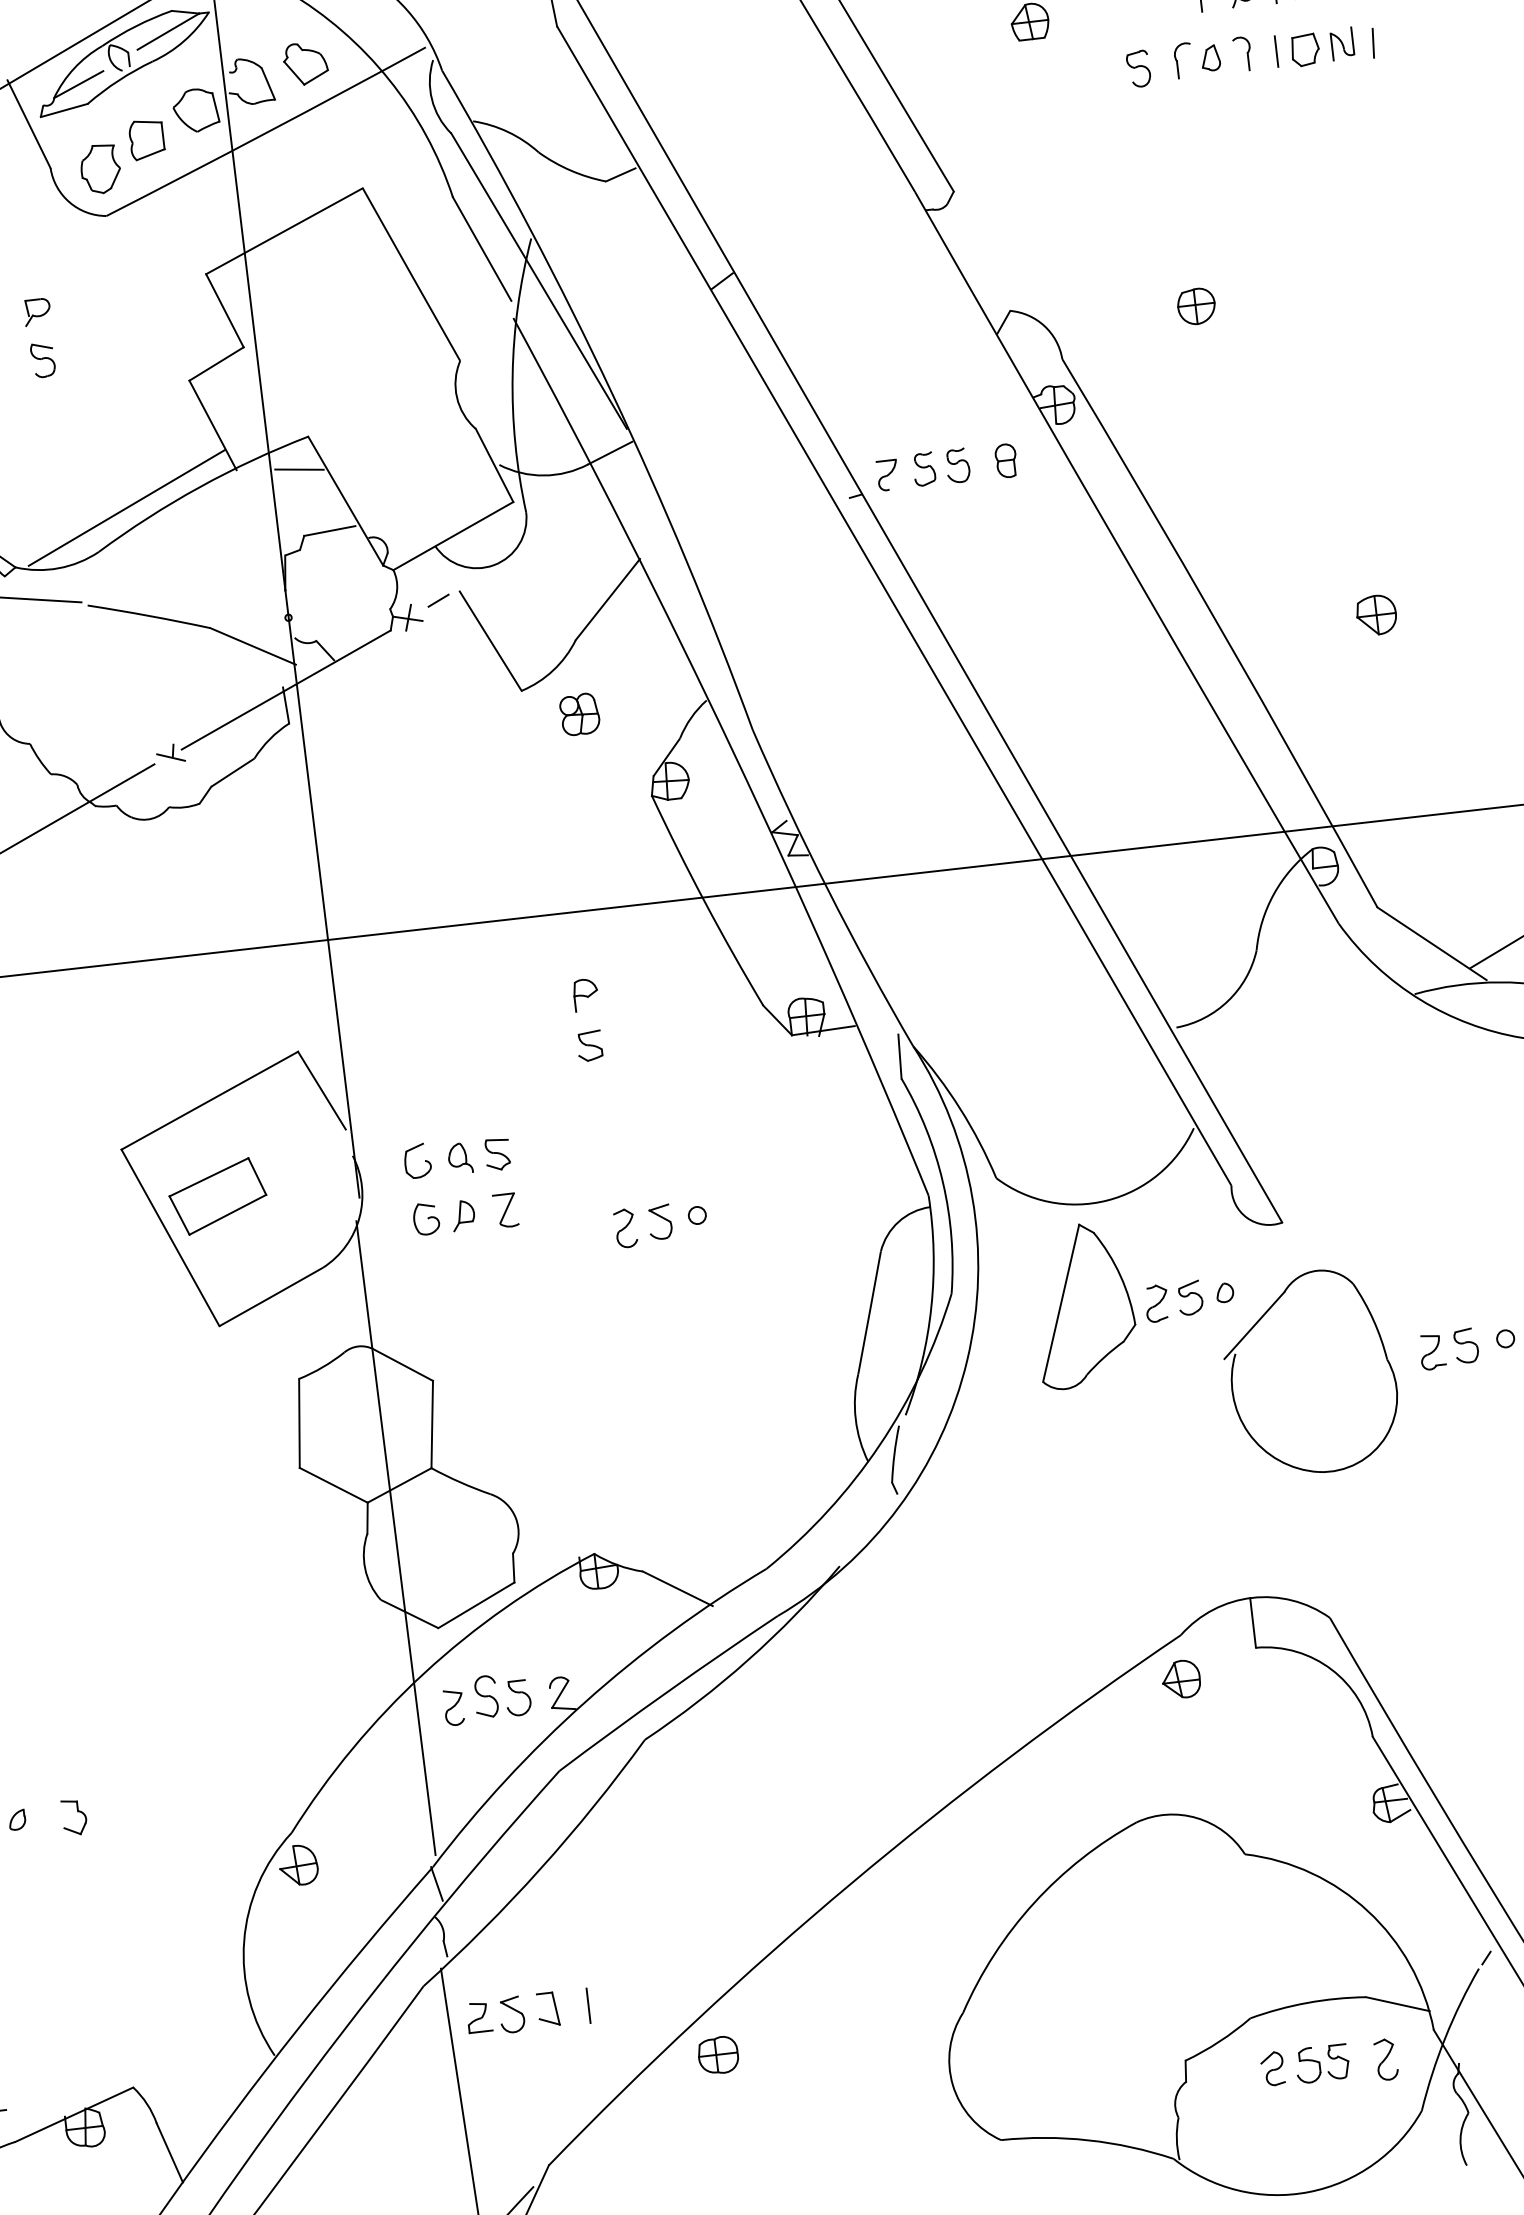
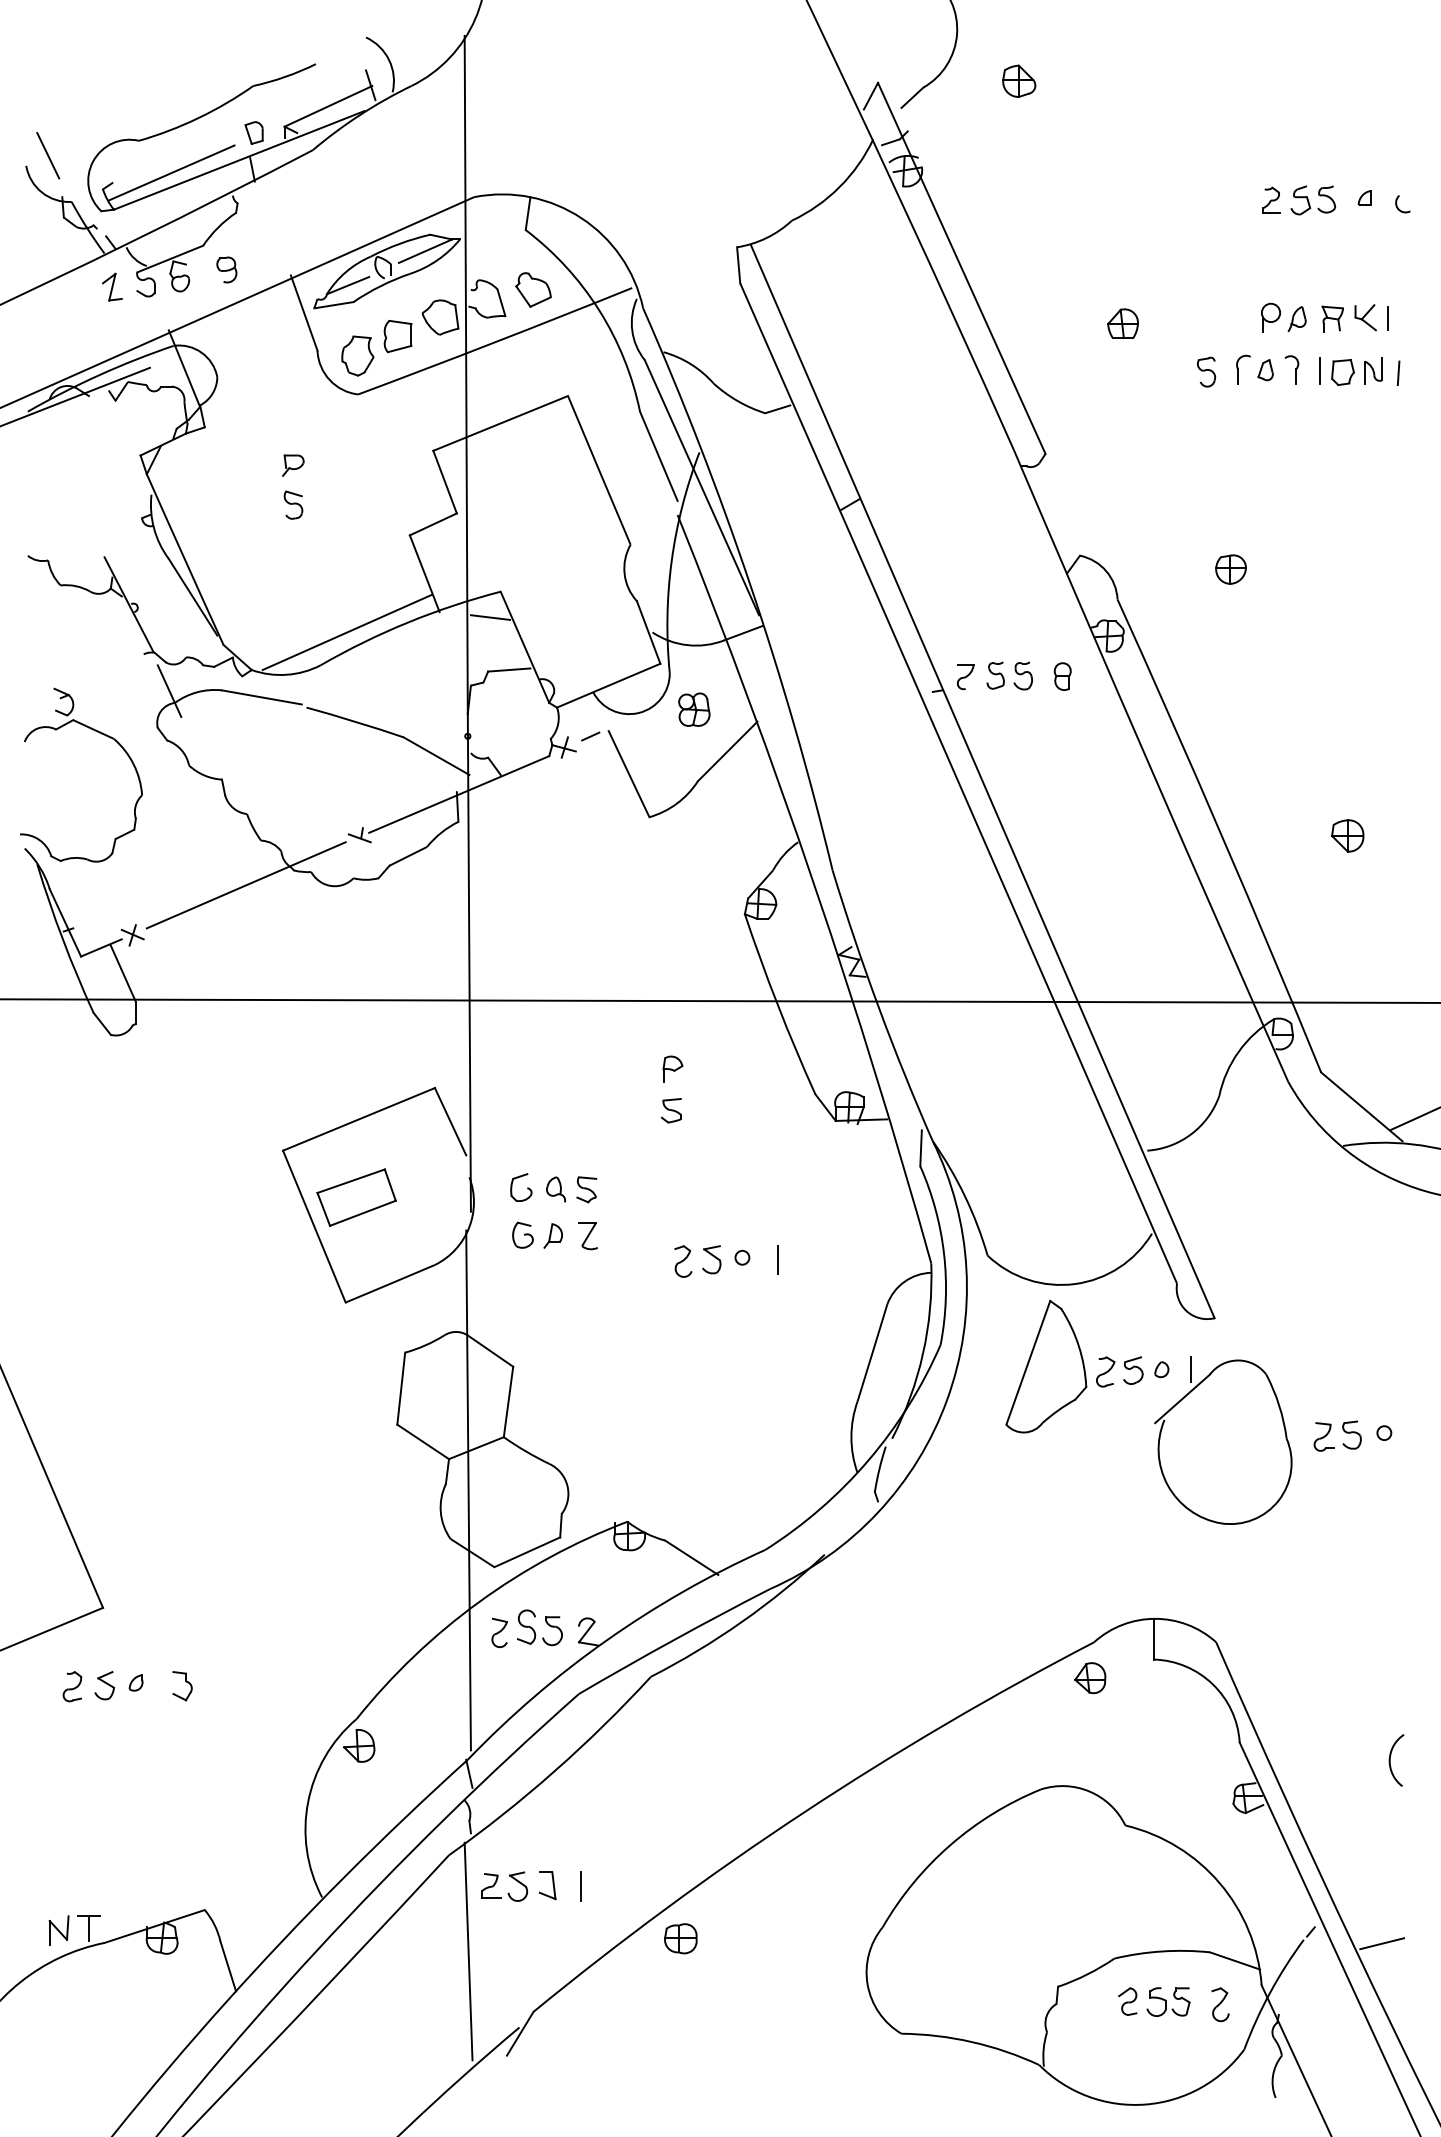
part: (580, 714) -> (694, 709), moved
line: (740, 1213) -> (777, 1260), added
line: (1261, 1288) -> (1191, 1369), added

